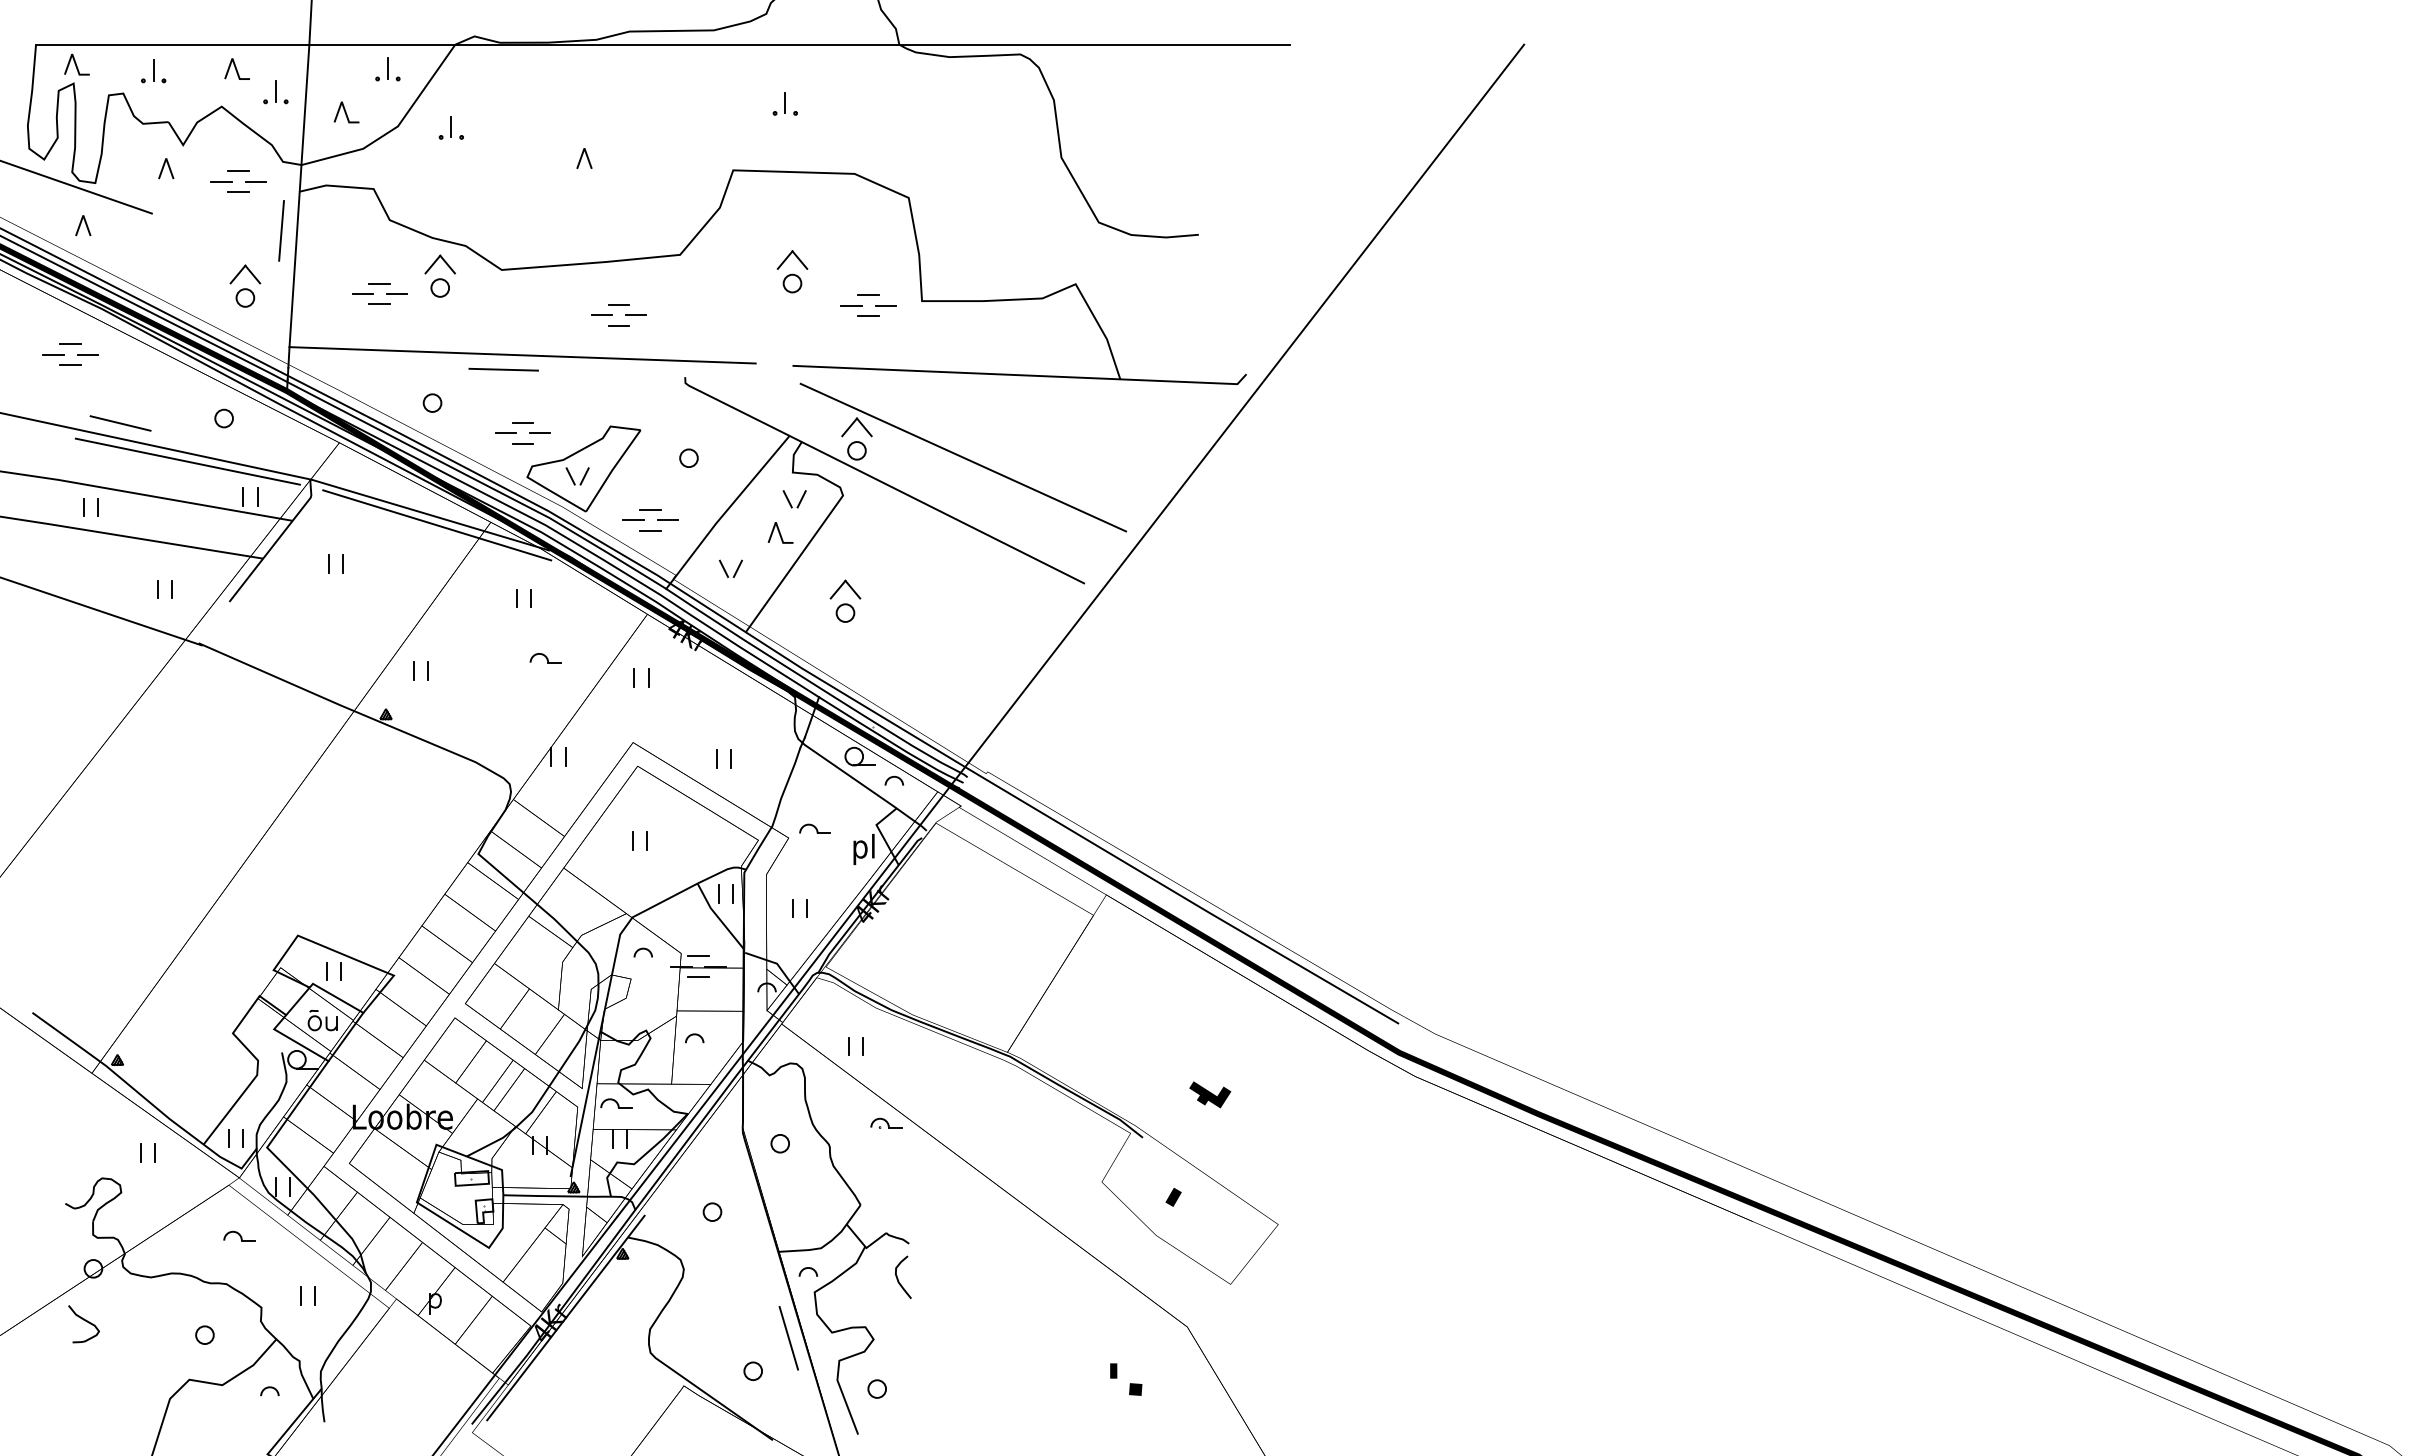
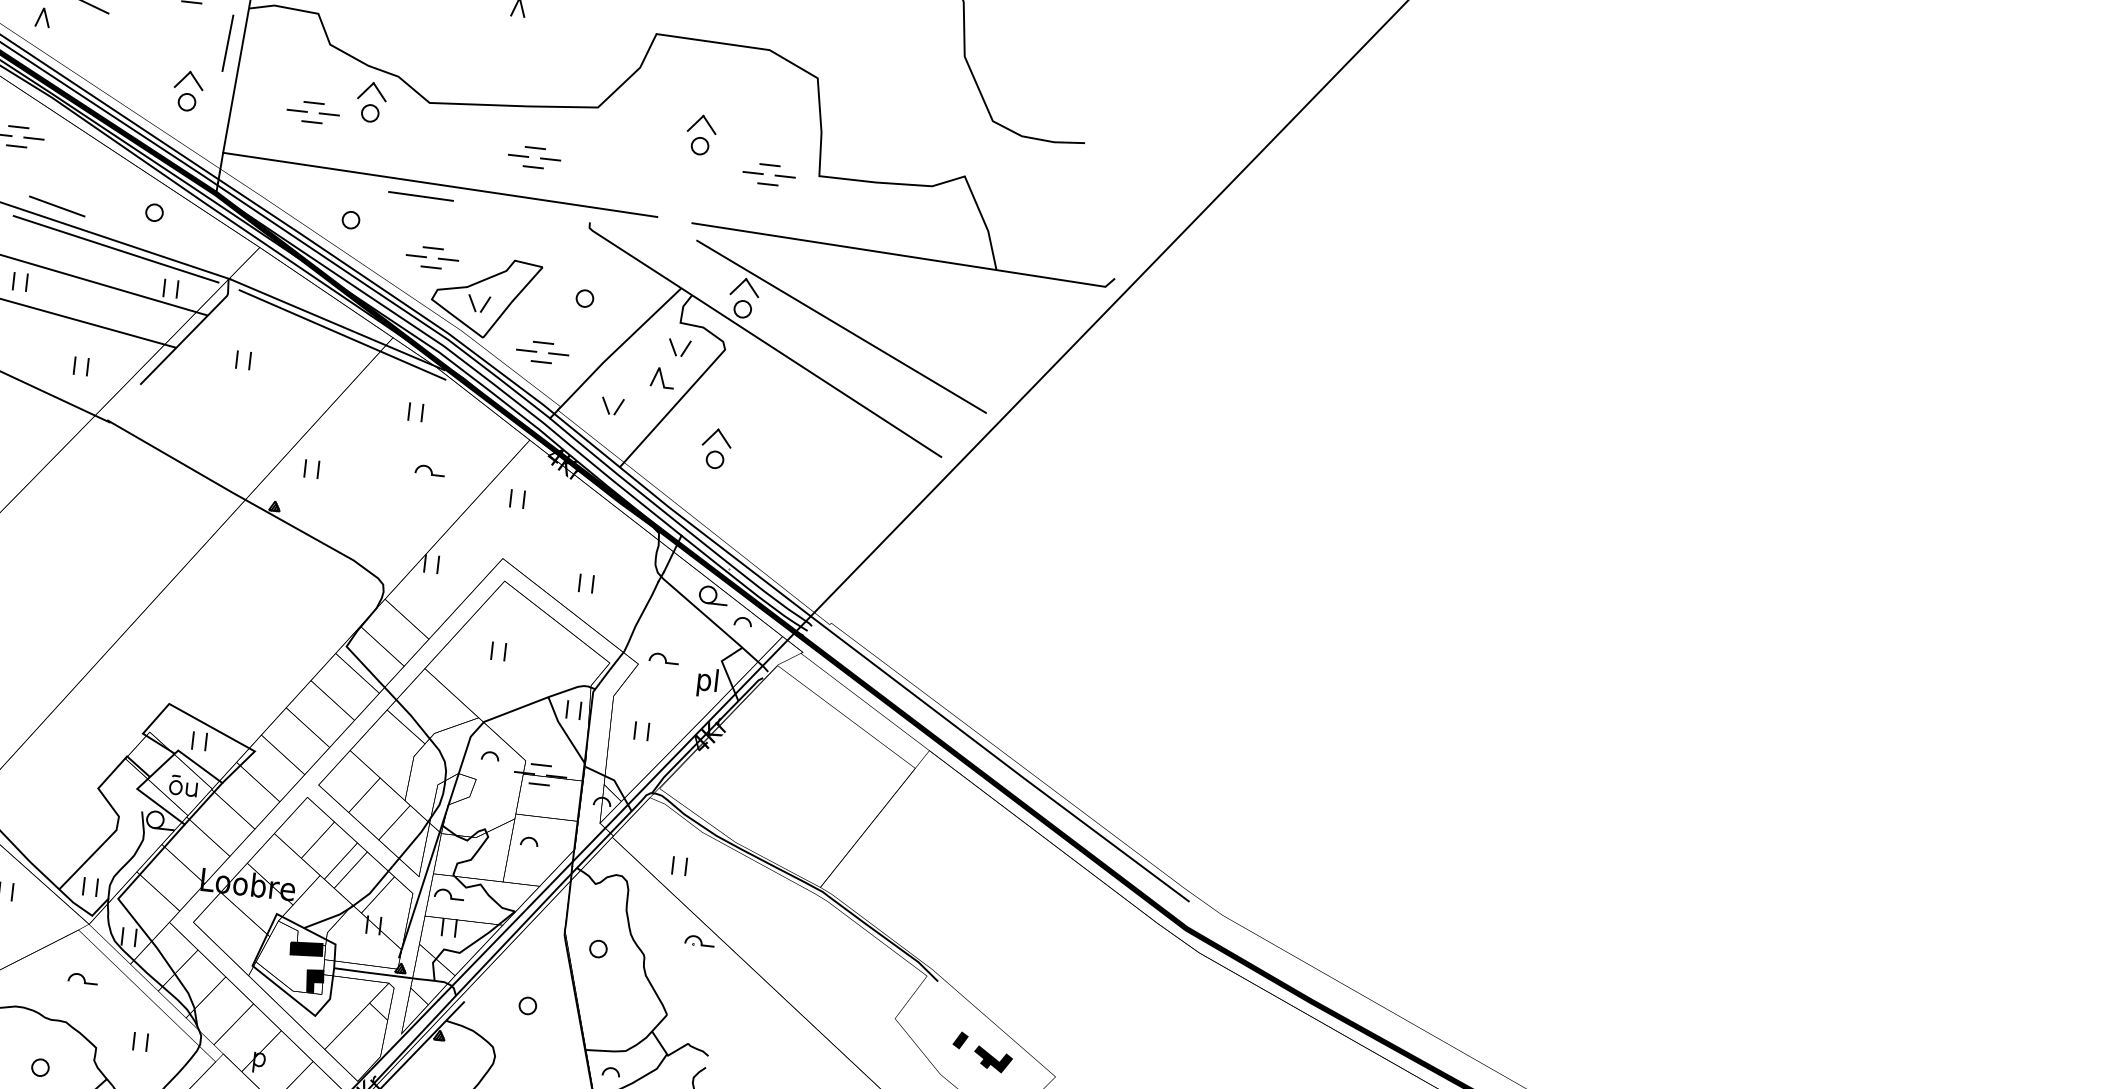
part: (1210, 1094) -> (993, 1059), moved
fill: (471, 1178) -> (306, 949), added
fill: (484, 1211) -> (314, 981), added

